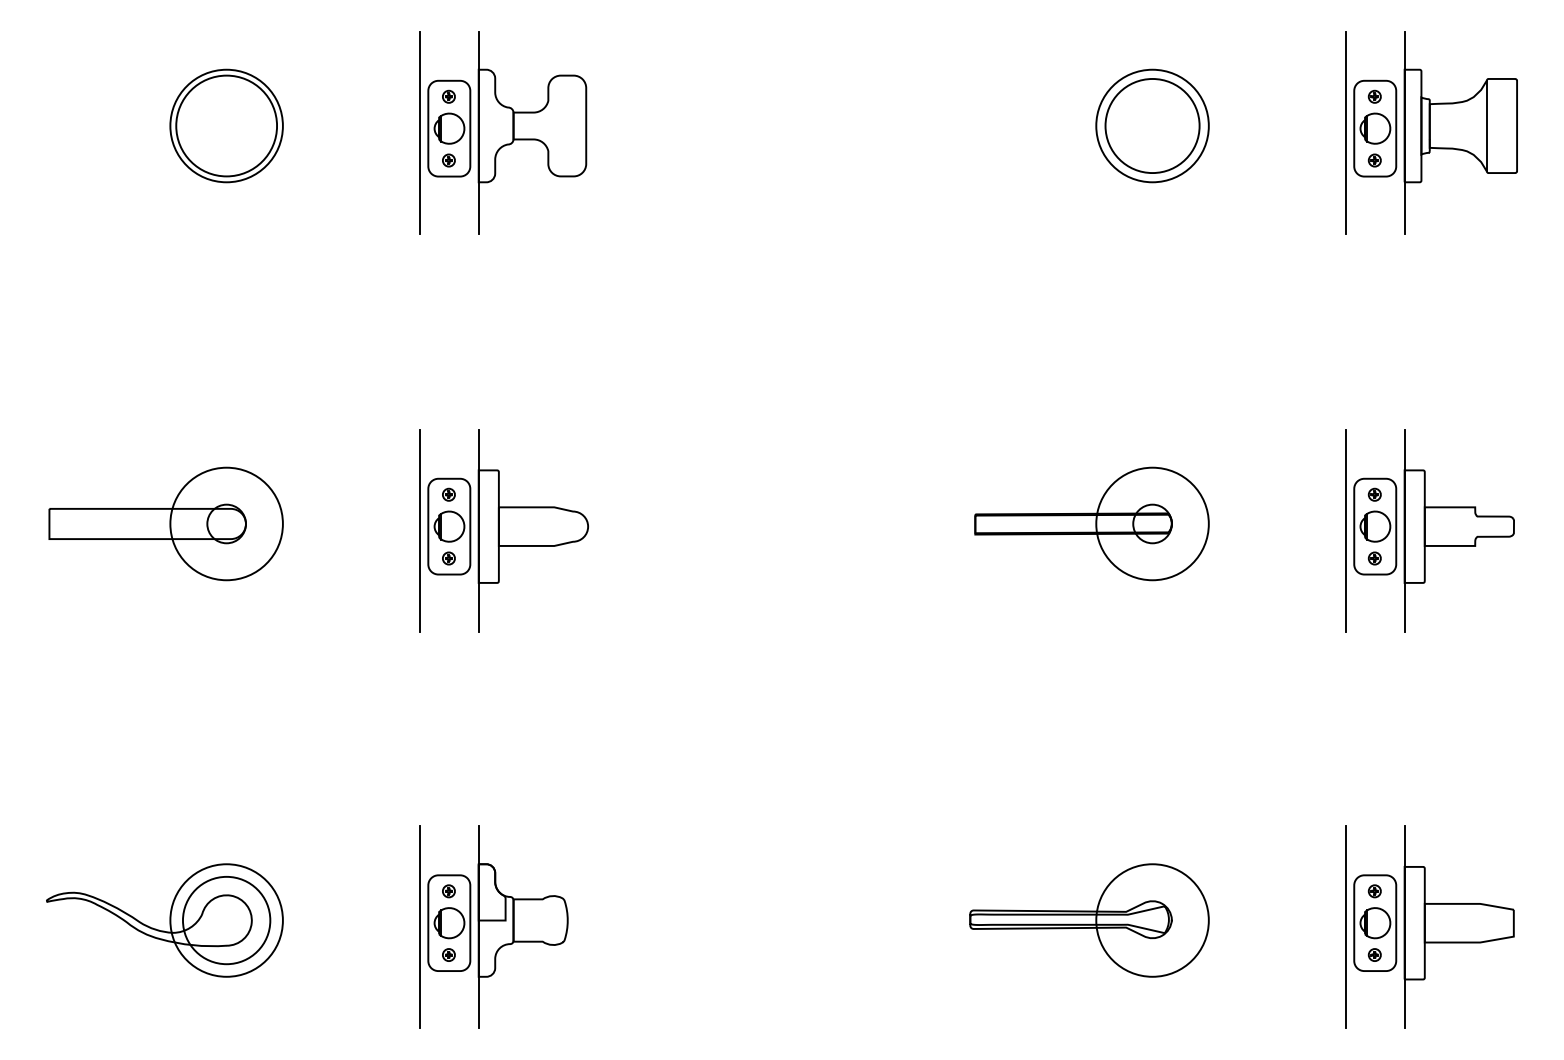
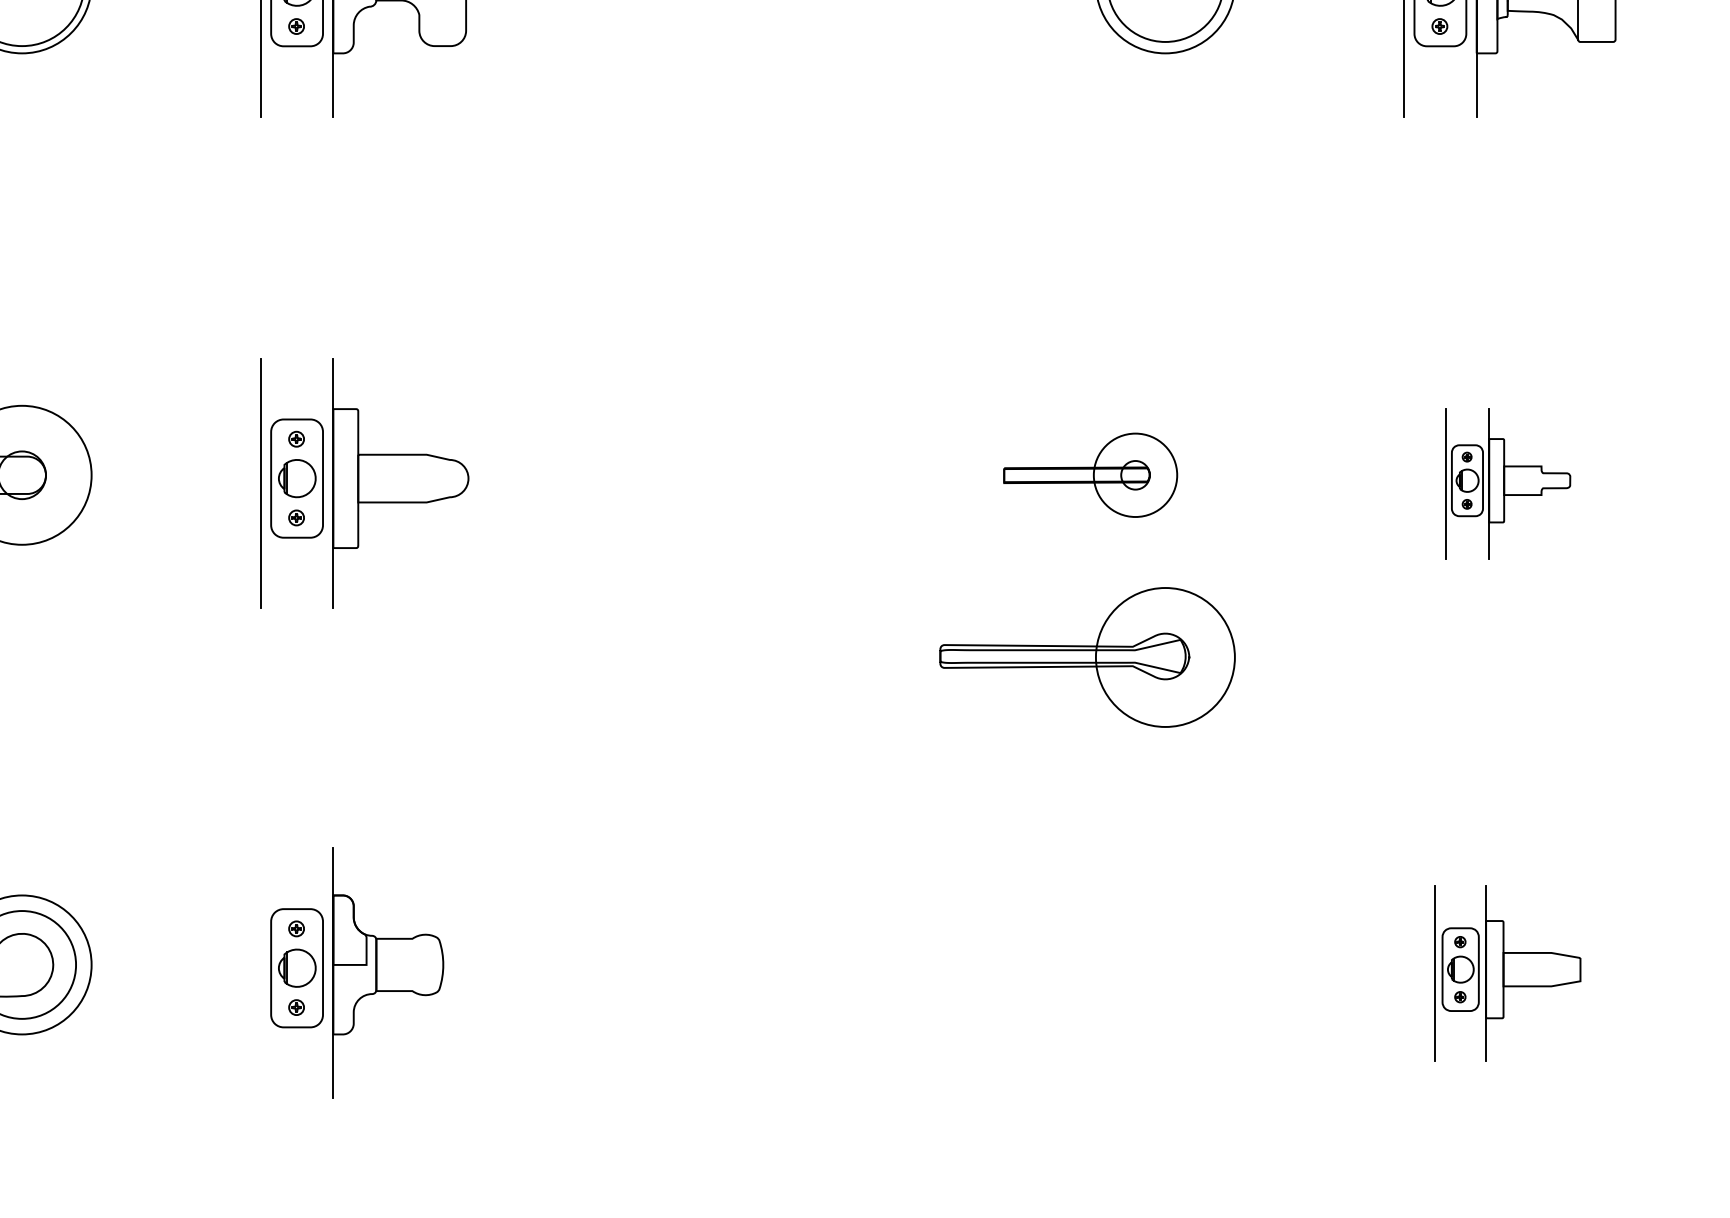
part: (1091, 523) -> (1090, 474), size x0.6
part: (1429, 530) -> (1507, 483), size x0.6
part: (1089, 920) -> (1087, 657), moved
part: (1429, 926) -> (1507, 972), size x0.7
line: (419, 927) -> (260, 973), removed

